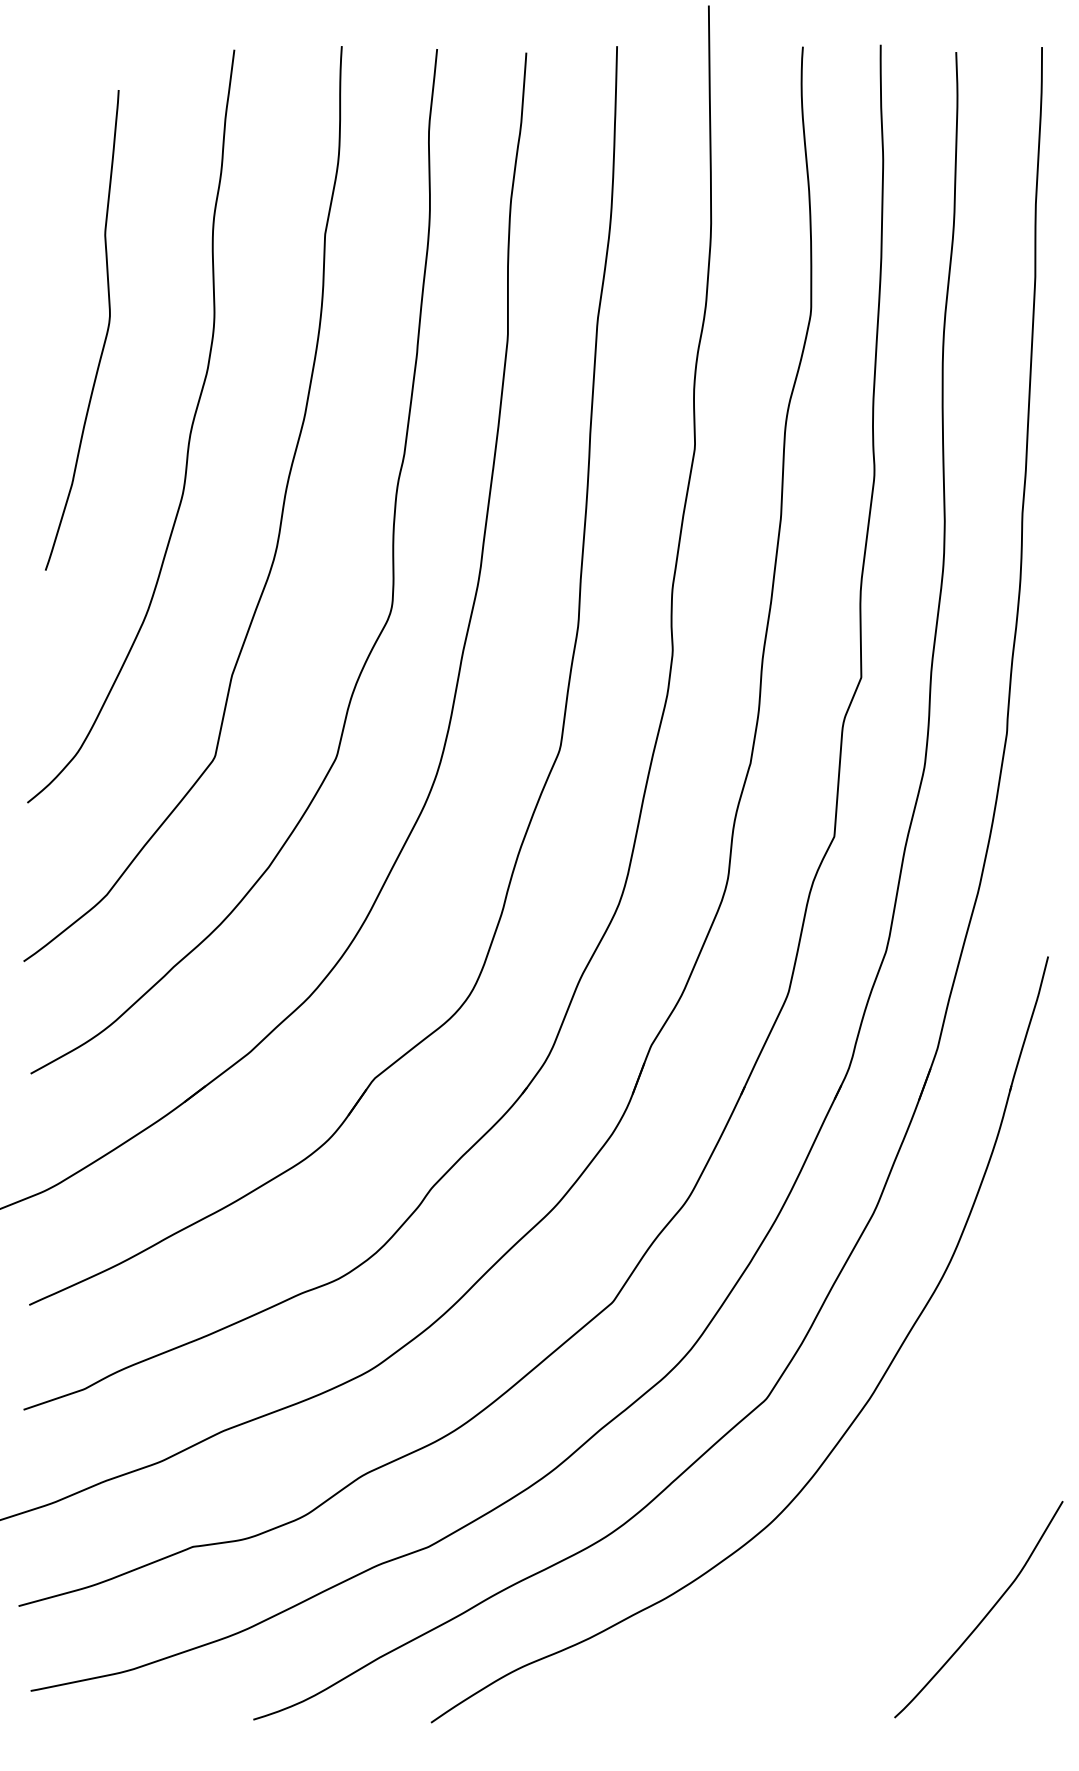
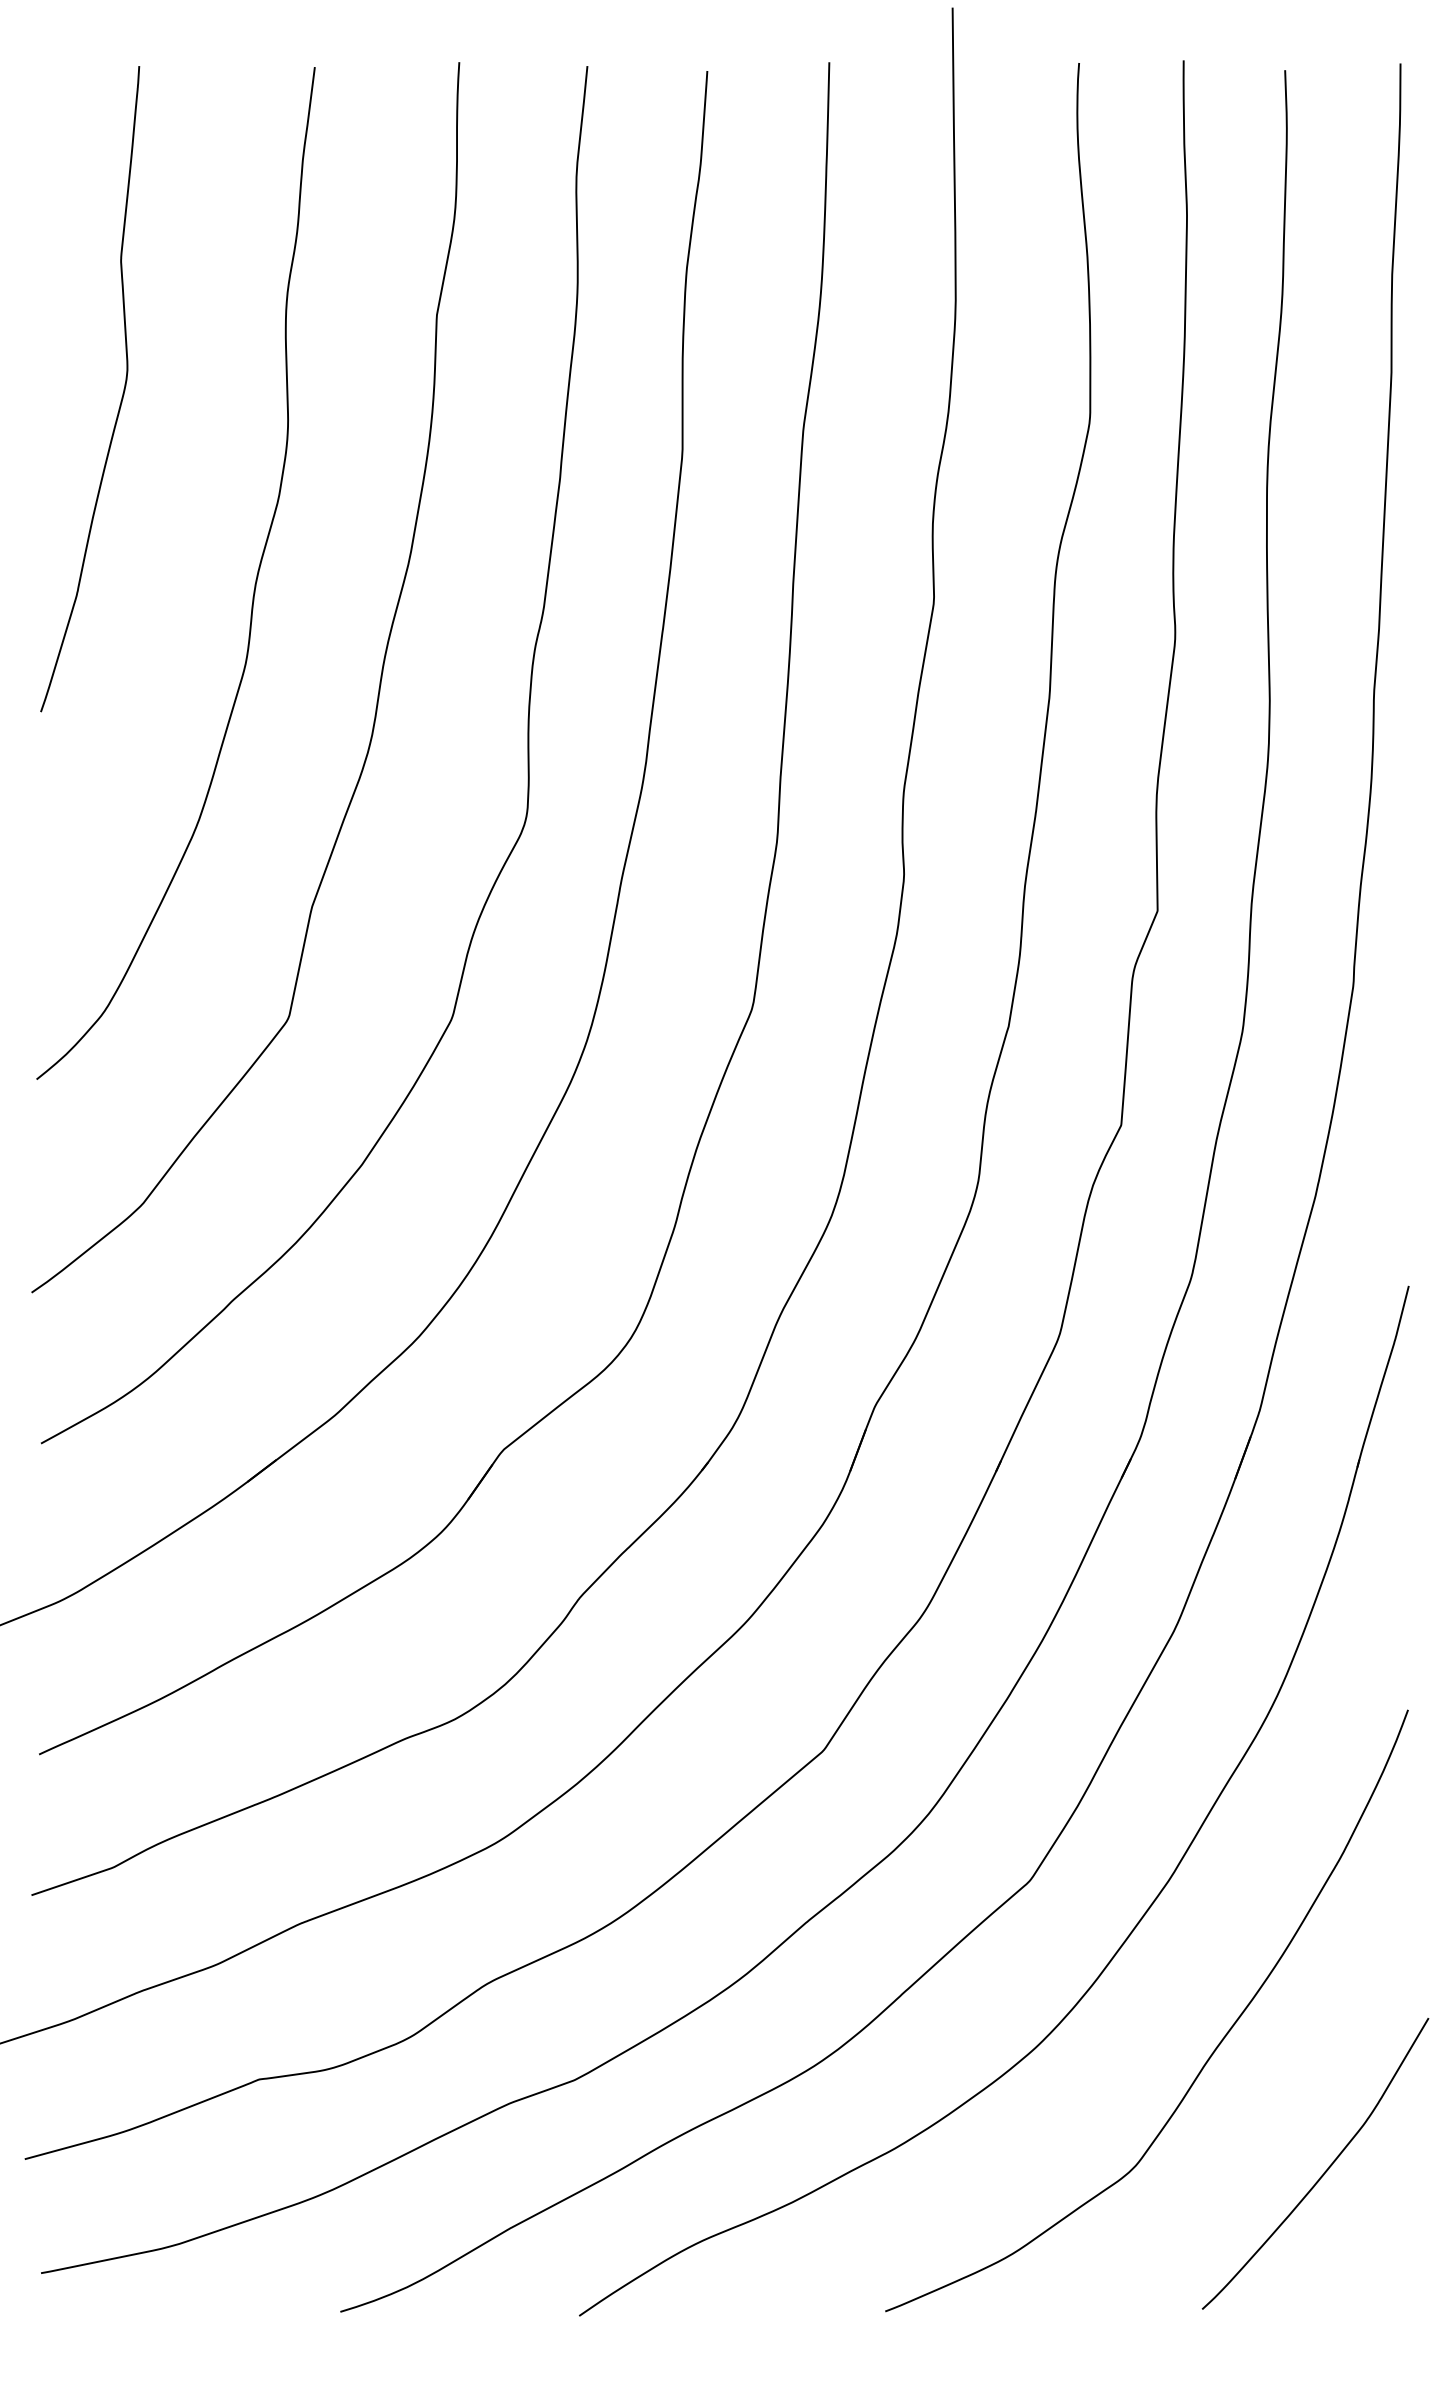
curve: (105, 335) -> (121, 396), moved
curve: (899, 1529) -> (1208, 2056), added

